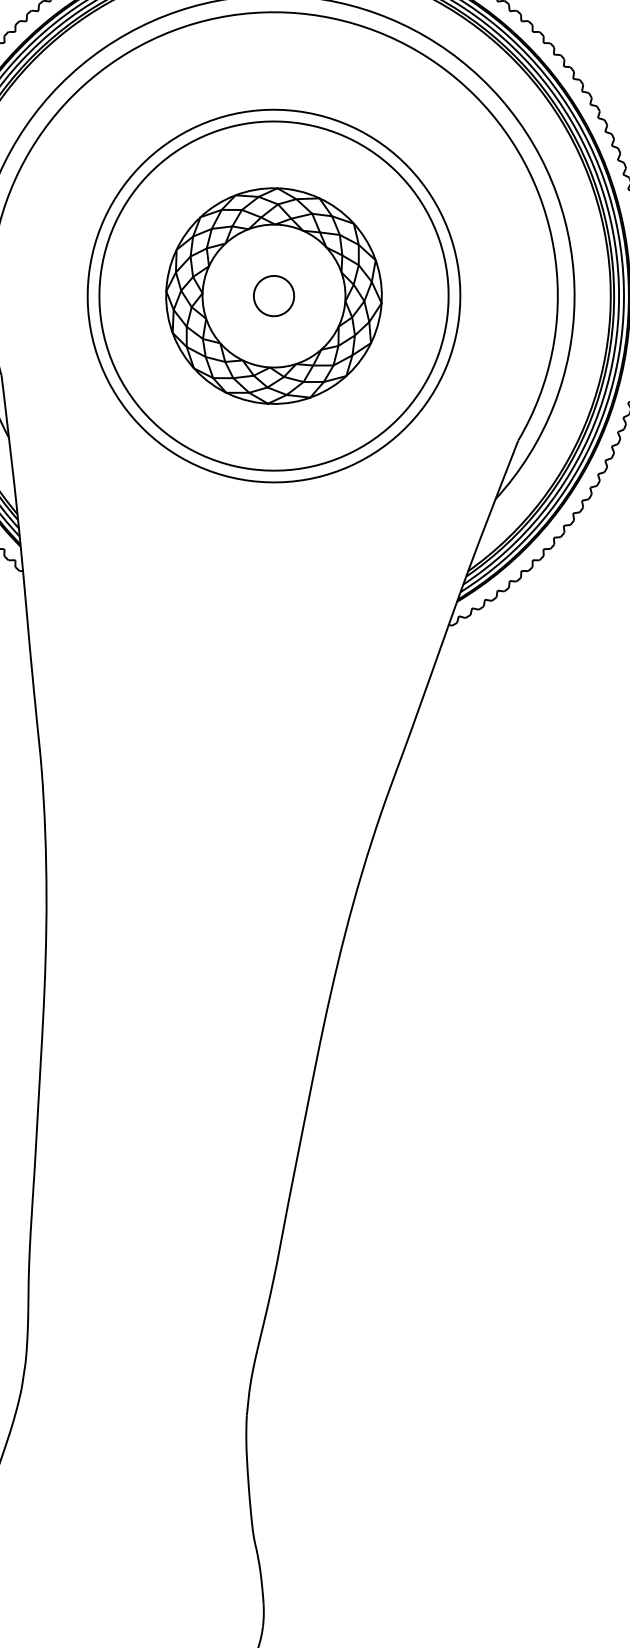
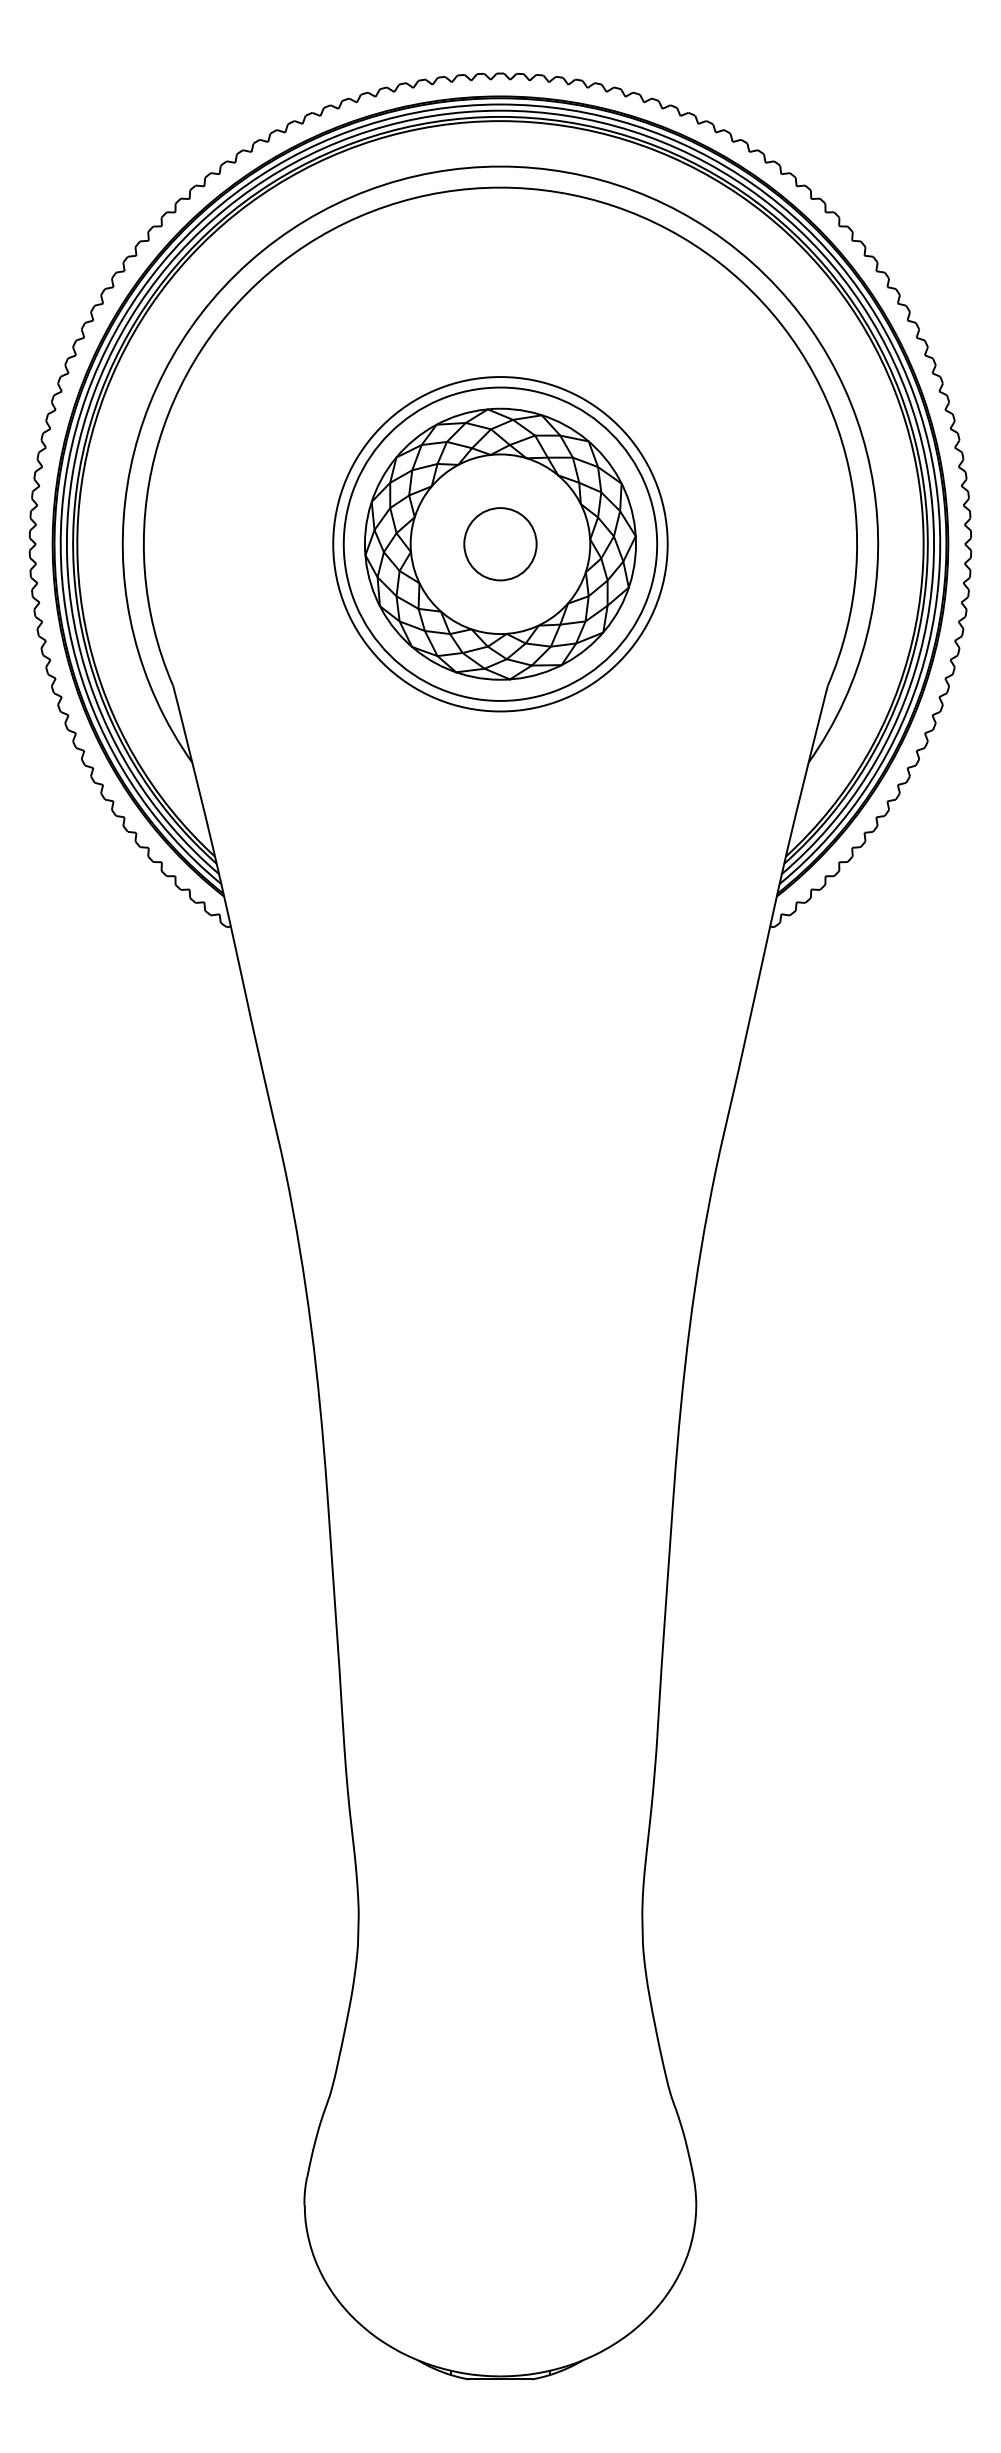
circle: (274, 295) -> (500, 543), size x0.71
circle: (274, 296) -> (500, 544), size x0.71
circle: (274, 296) -> (500, 544), size x1.43

